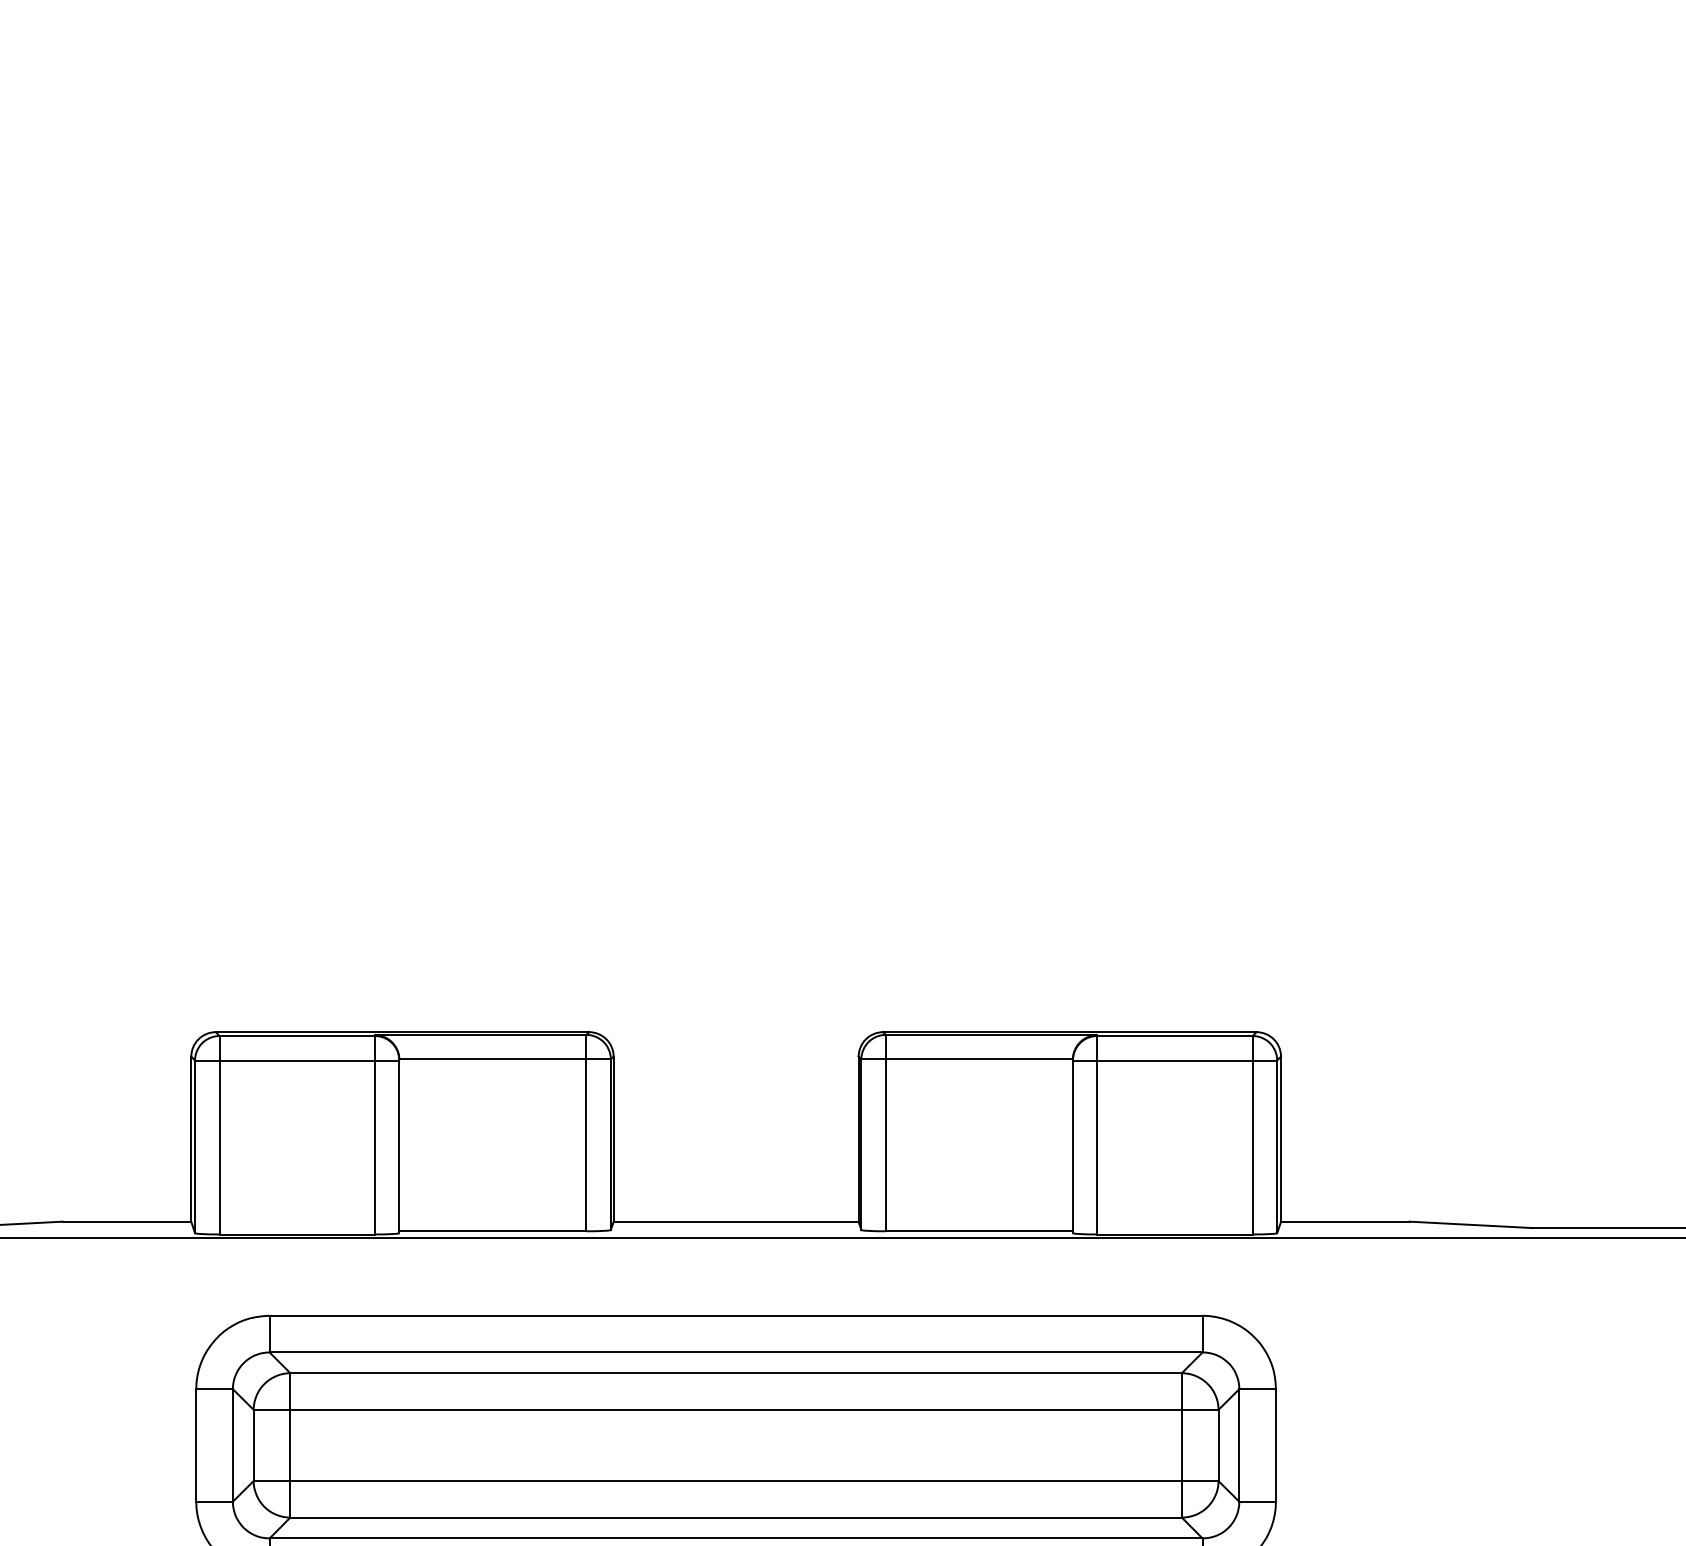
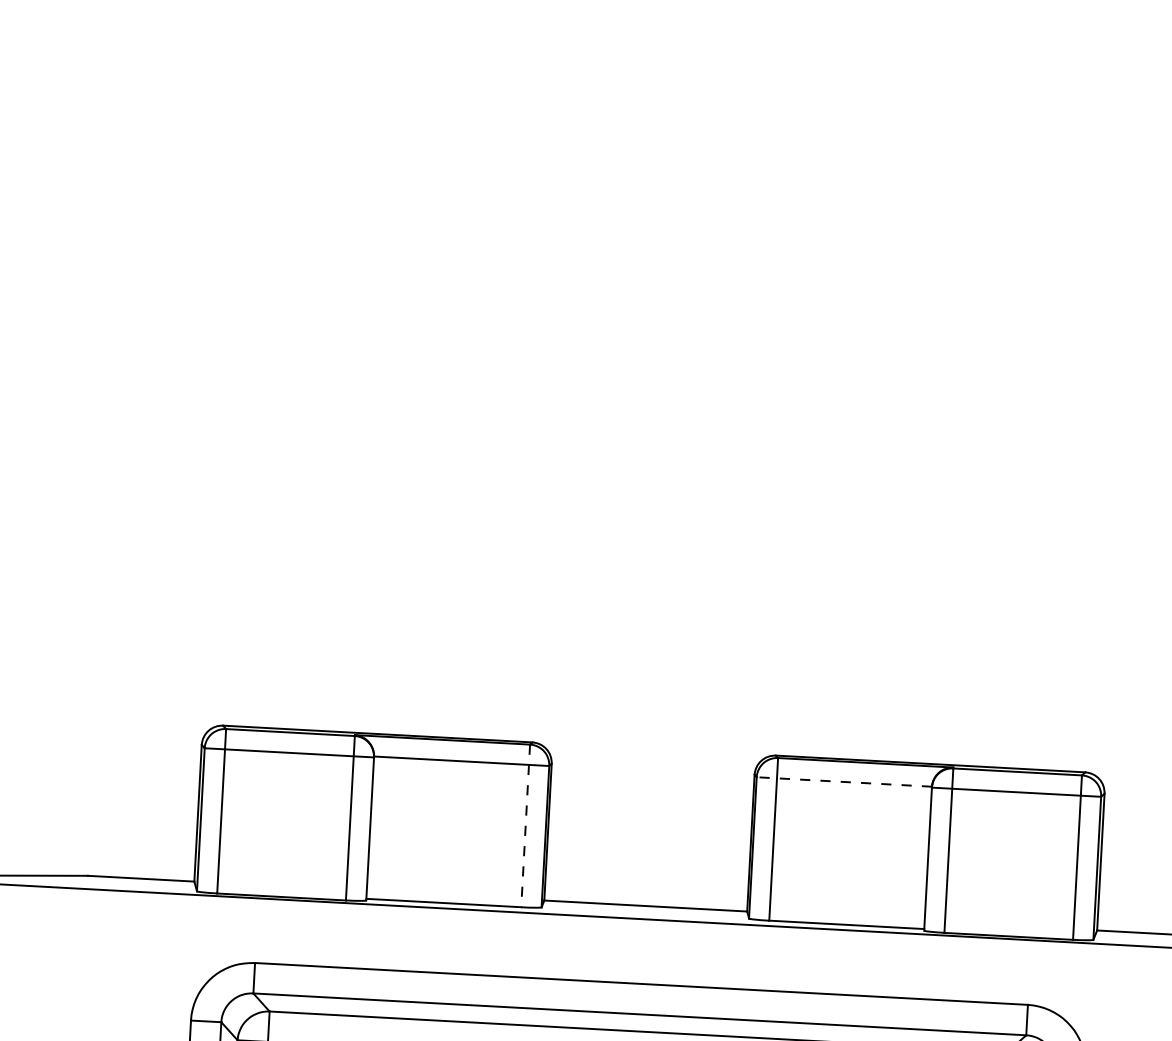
line: (967, 1059) -> (844, 782), solid -> dashed
line: (586, 1133) -> (525, 826), solid -> dashed

